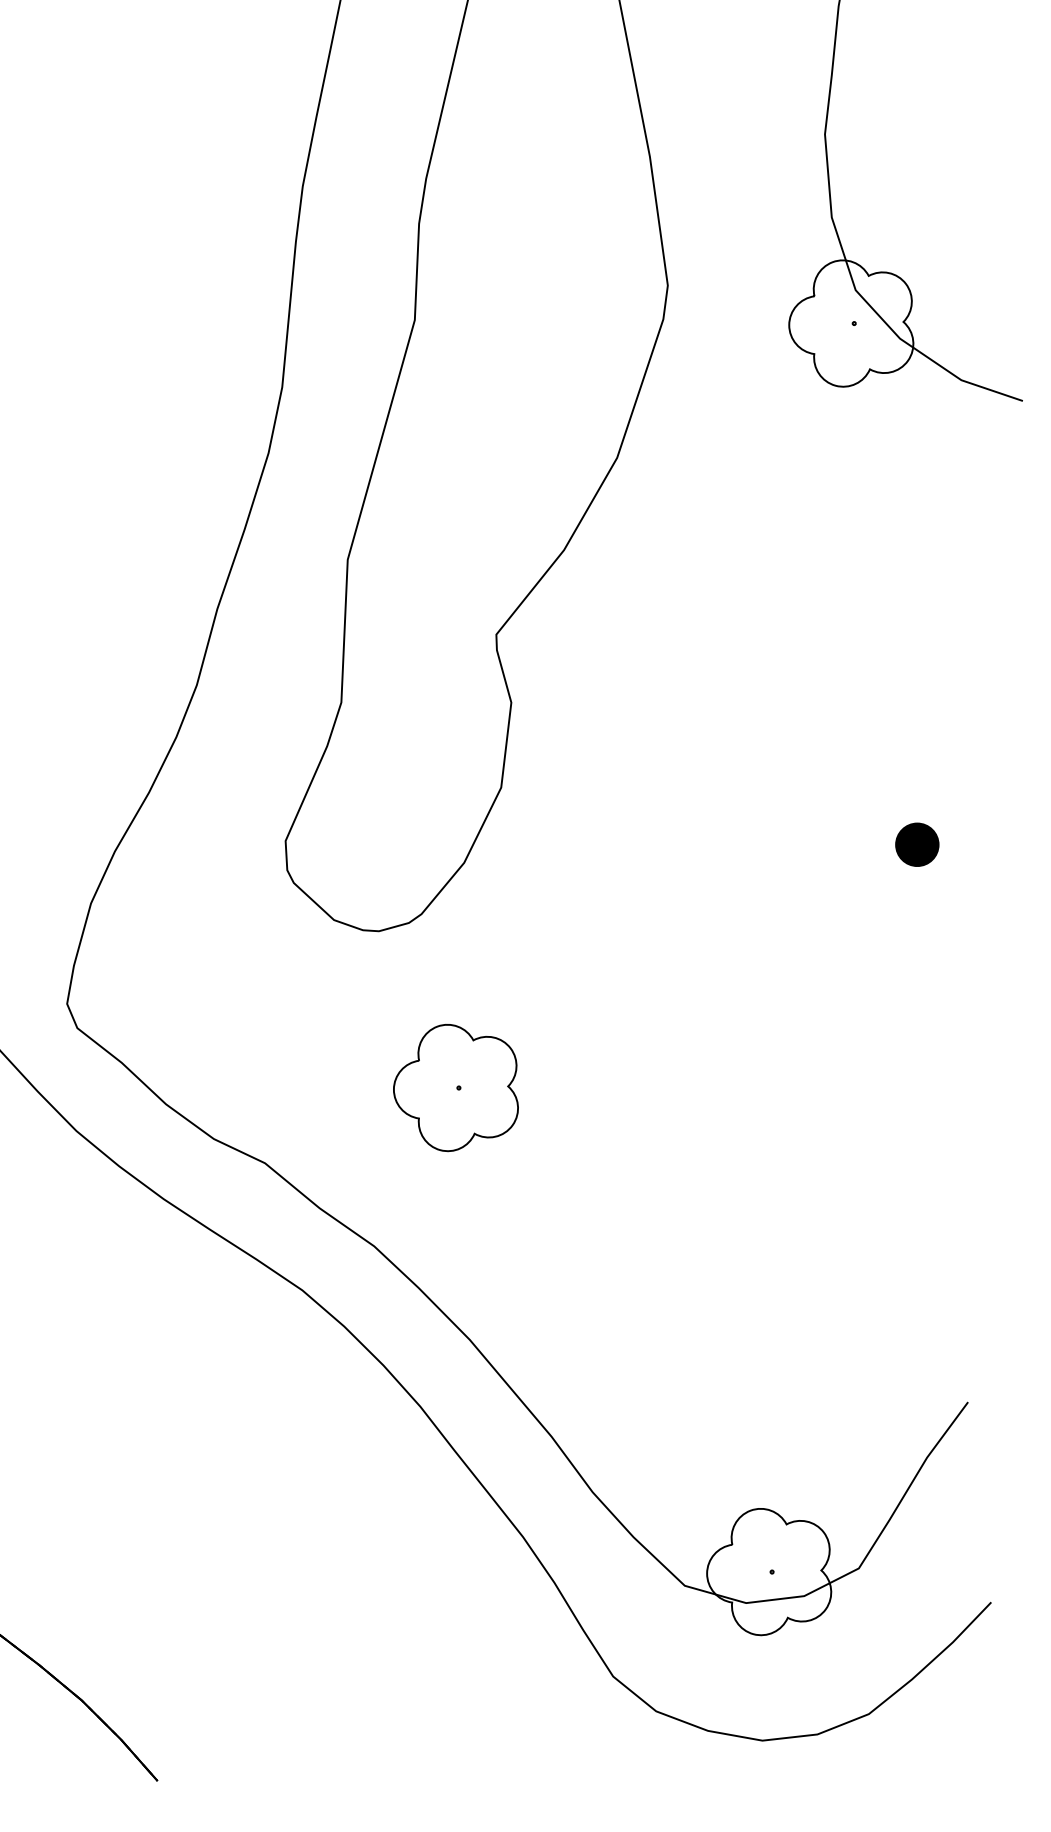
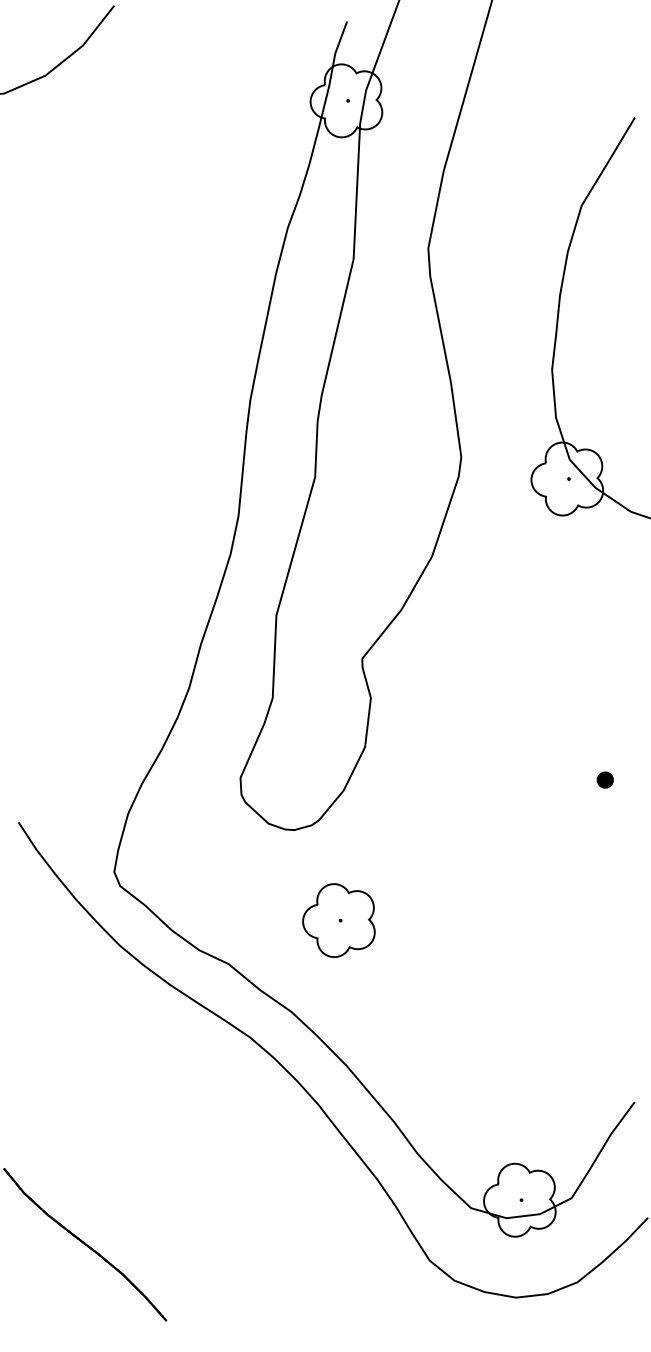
part: (915, 843) -> (604, 779), size x0.62

